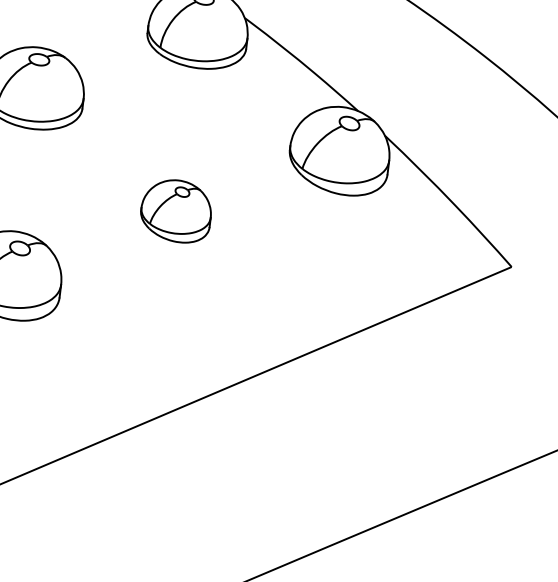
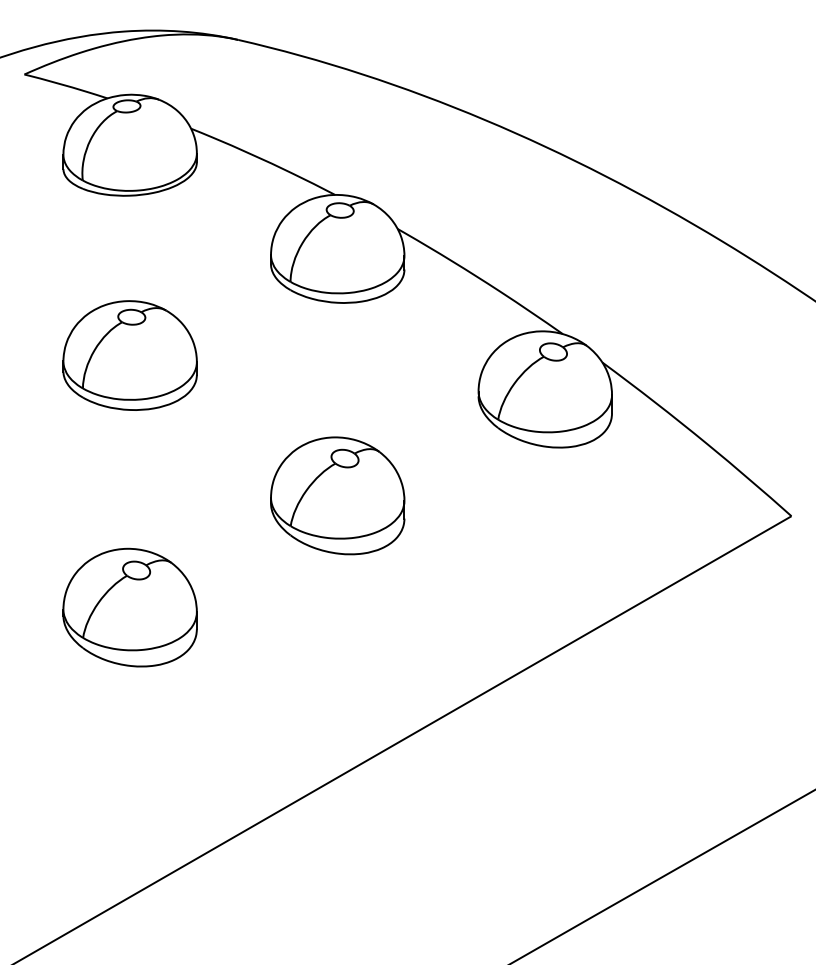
part: (176, 210) -> (337, 495), size x1.43

